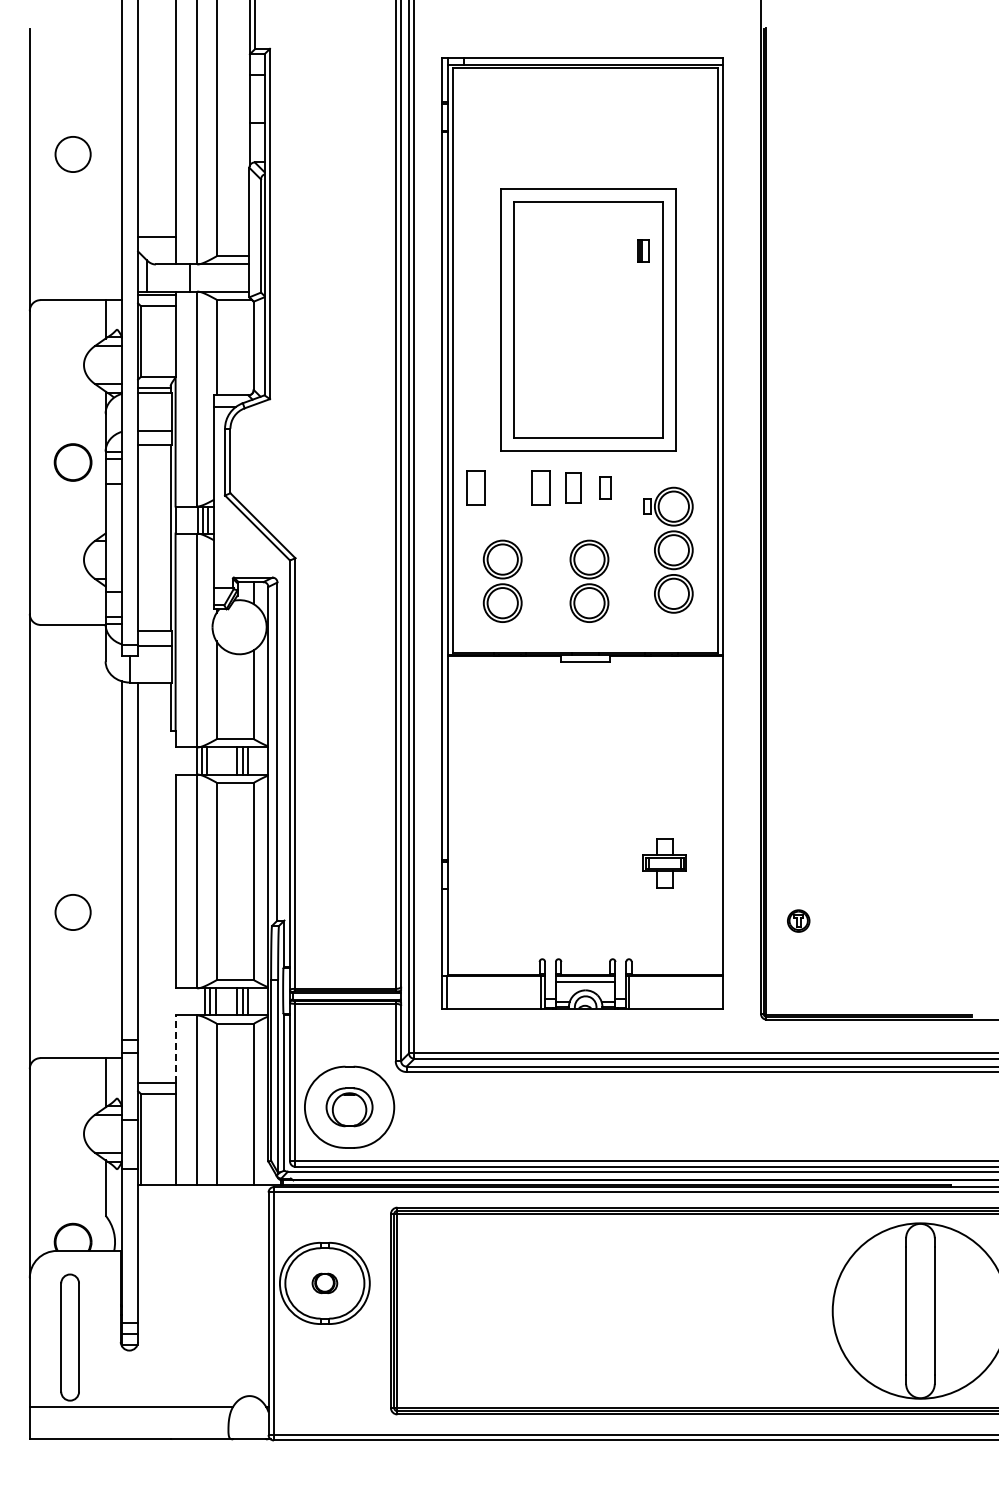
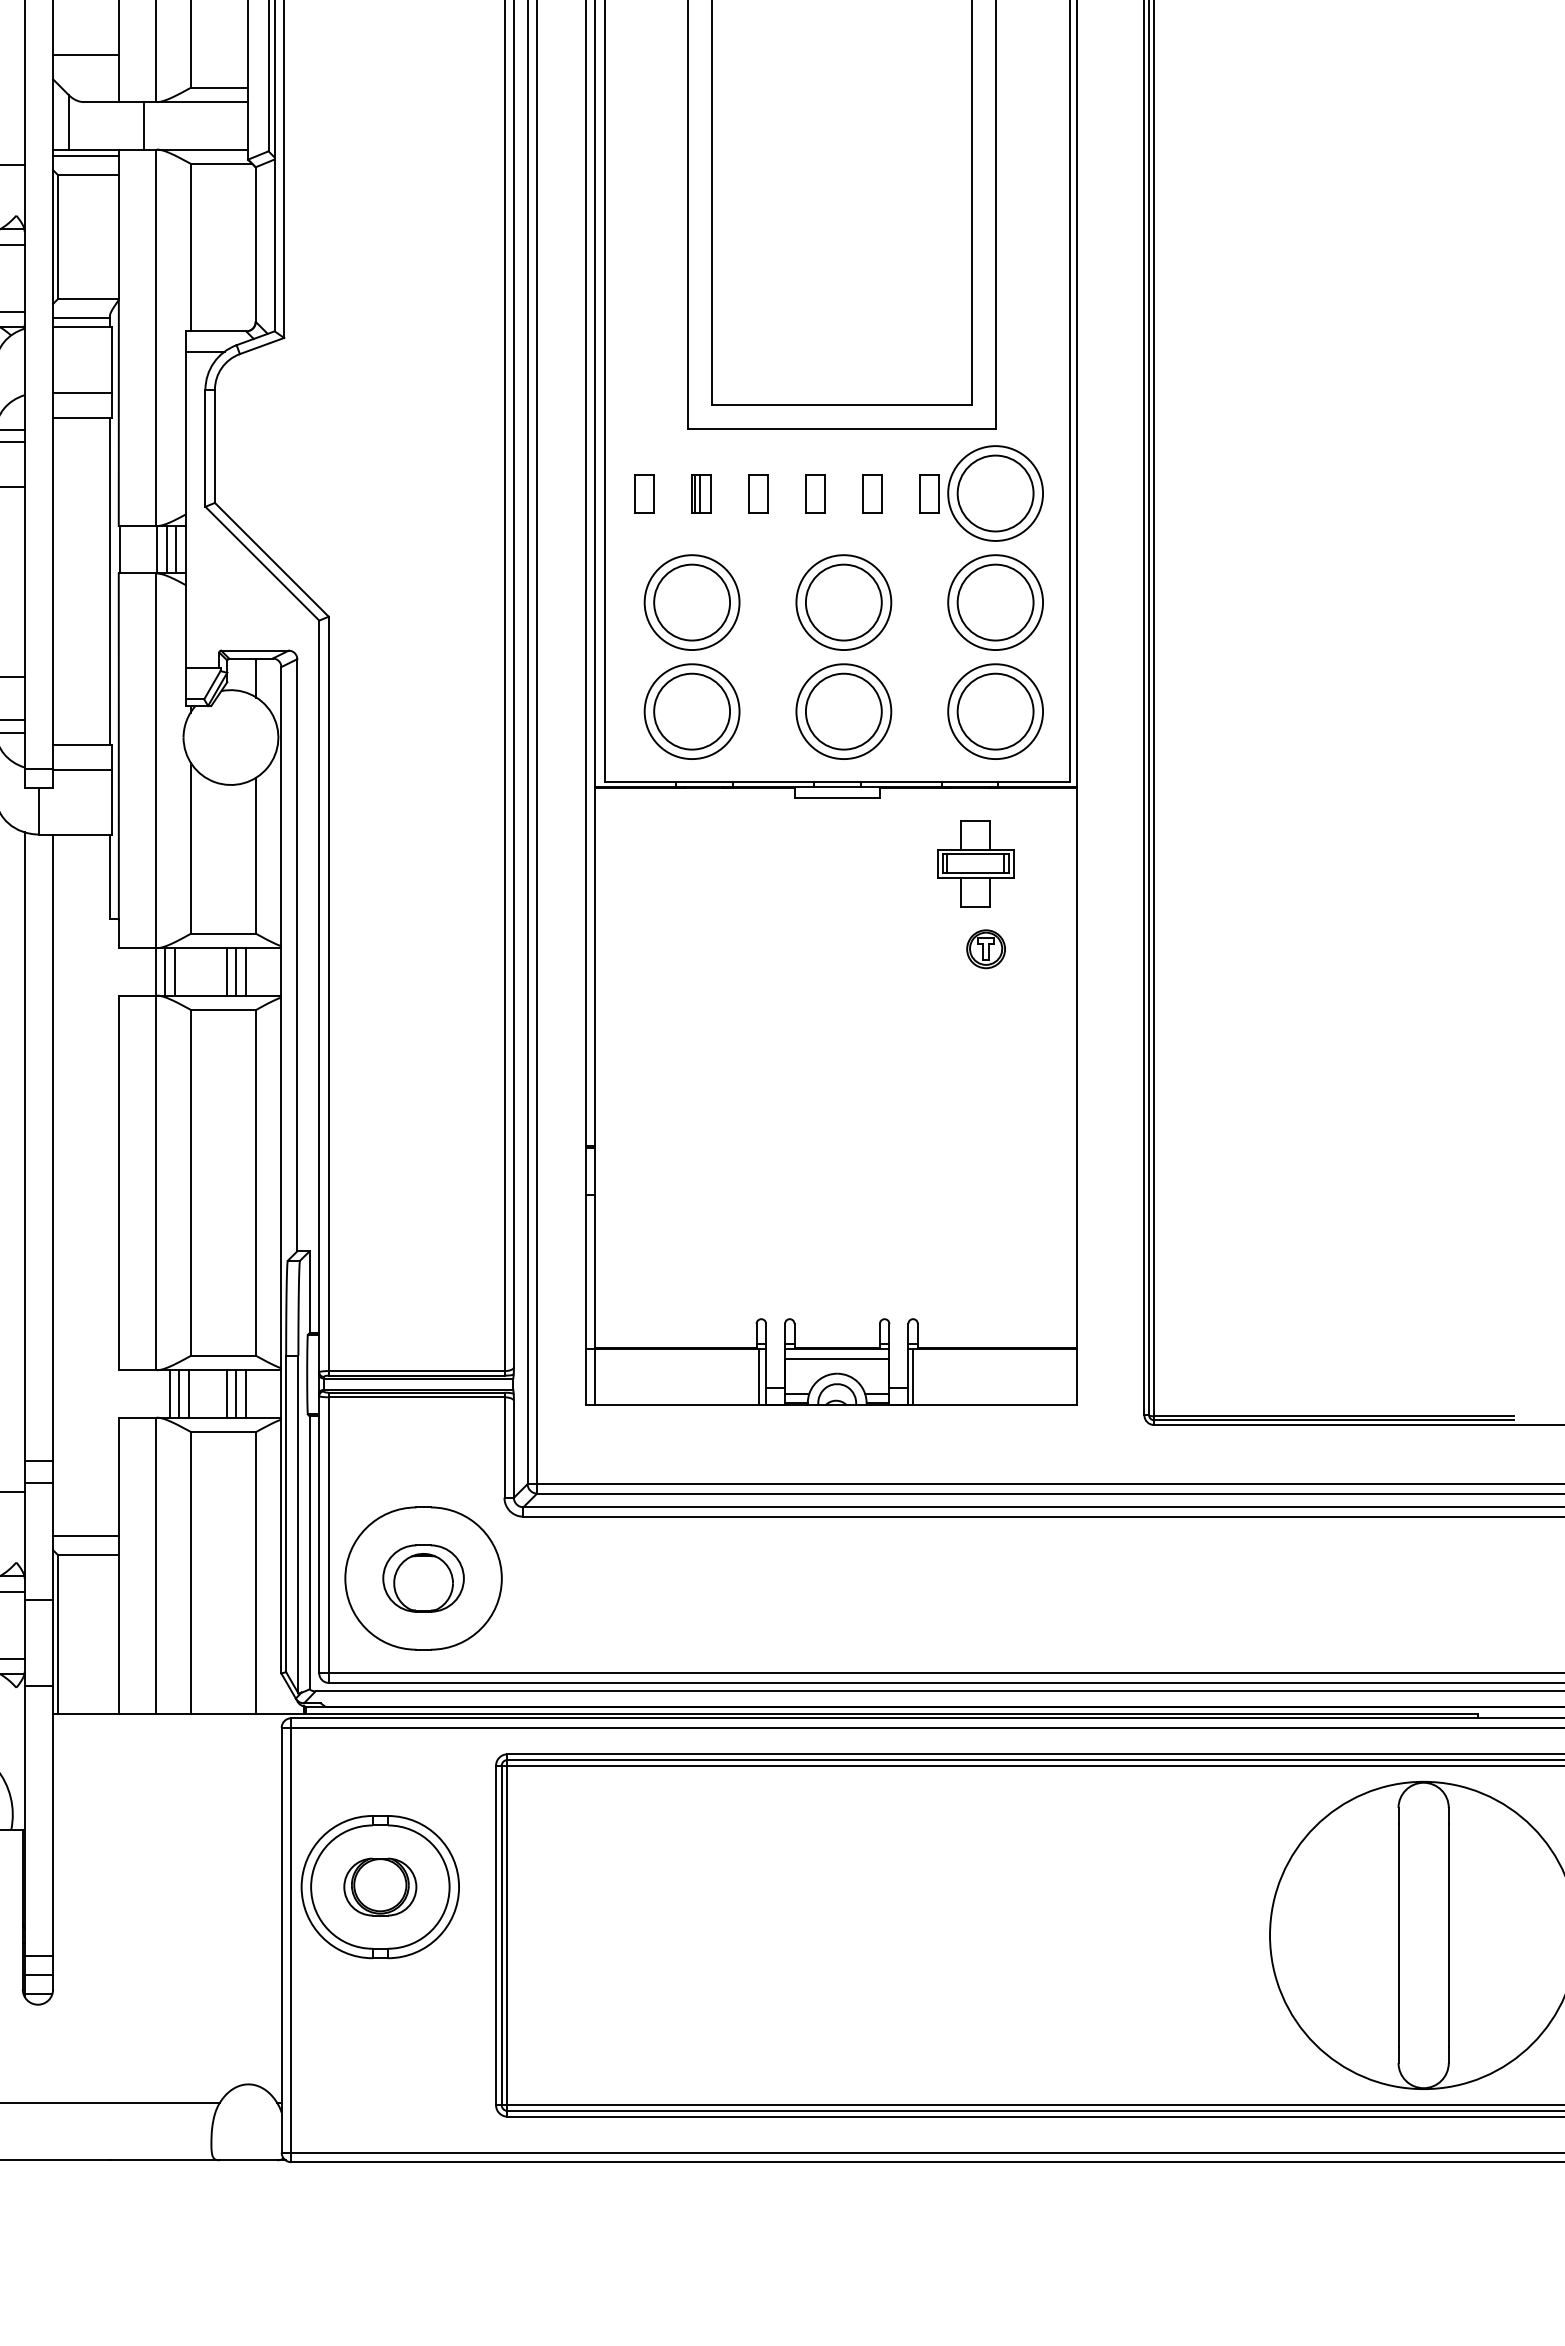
part: (643, 250) -> (702, 492), moved
part: (475, 487) -> (644, 492), size x0.62
part: (540, 487) -> (758, 492), size x0.62
part: (573, 487) -> (815, 492), size x0.71
part: (668, 550) -> (982, 603), size x1.43
part: (502, 581) -> (691, 657), size x1.43
part: (589, 581) -> (843, 657), size x1.43
part: (664, 863) -> (975, 864), moved
part: (798, 920) -> (985, 948), moved
line: (175, 1049) -> (118, 1477), dashed -> solid
part: (324, 1283) -> (379, 1887), size x1.67

